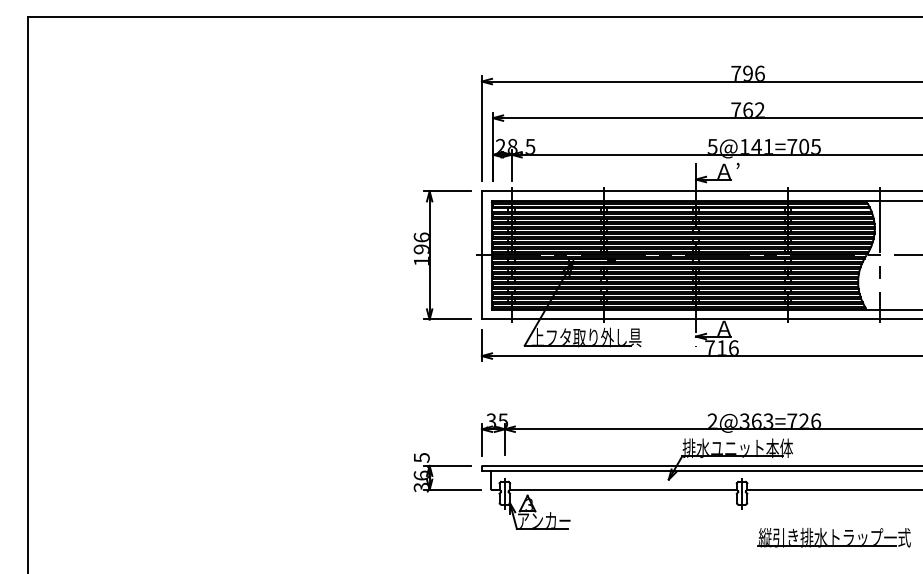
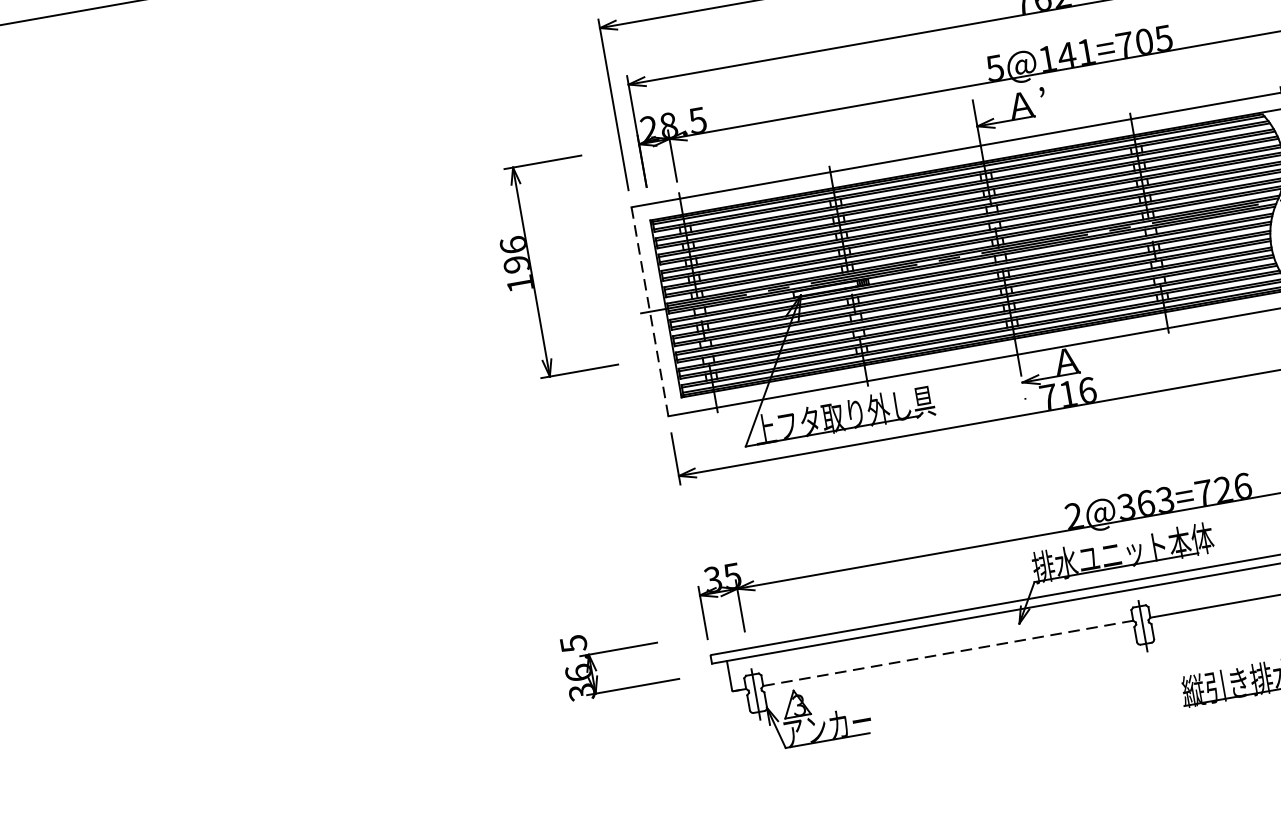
part: (430, 255) -> (532, 271), moved
line: (481, 255) -> (649, 311), solid -> dashed
part: (447, 472) -> (619, 660), moved
line: (623, 489) -> (948, 652), solid -> dashed

